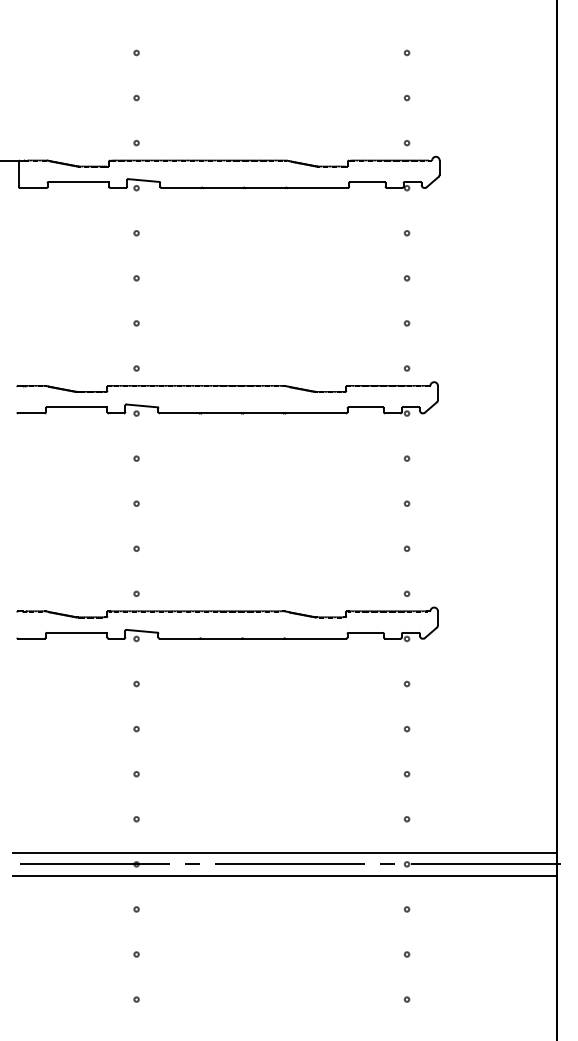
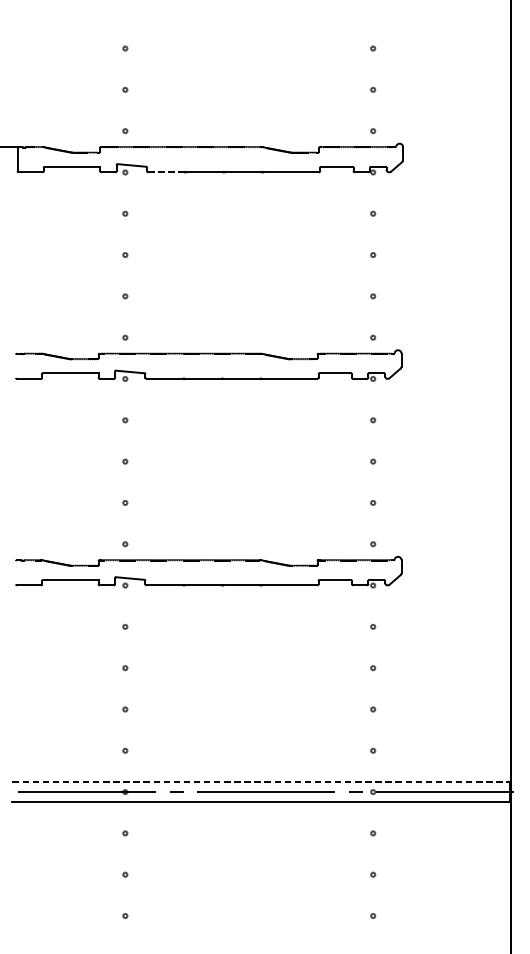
line: (181, 188) -> (166, 172), solid -> dashed
line: (284, 853) -> (260, 782), solid -> dashed

